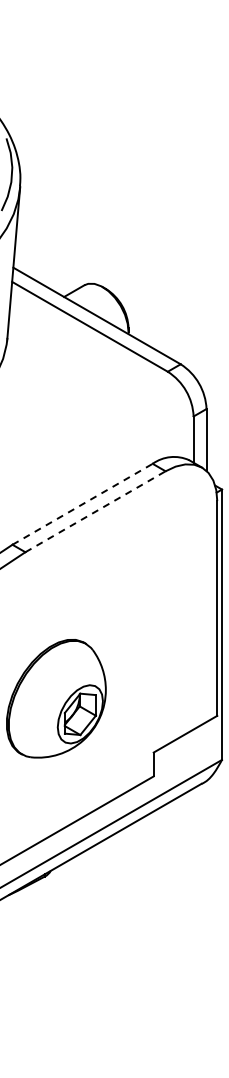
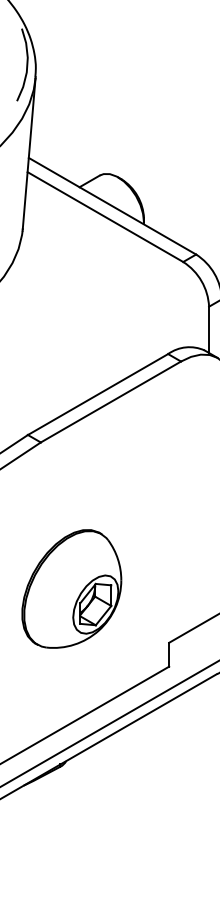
line: (82, 504) -> (97, 394), dashed -> solid
line: (95, 511) -> (110, 401), dashed -> solid

